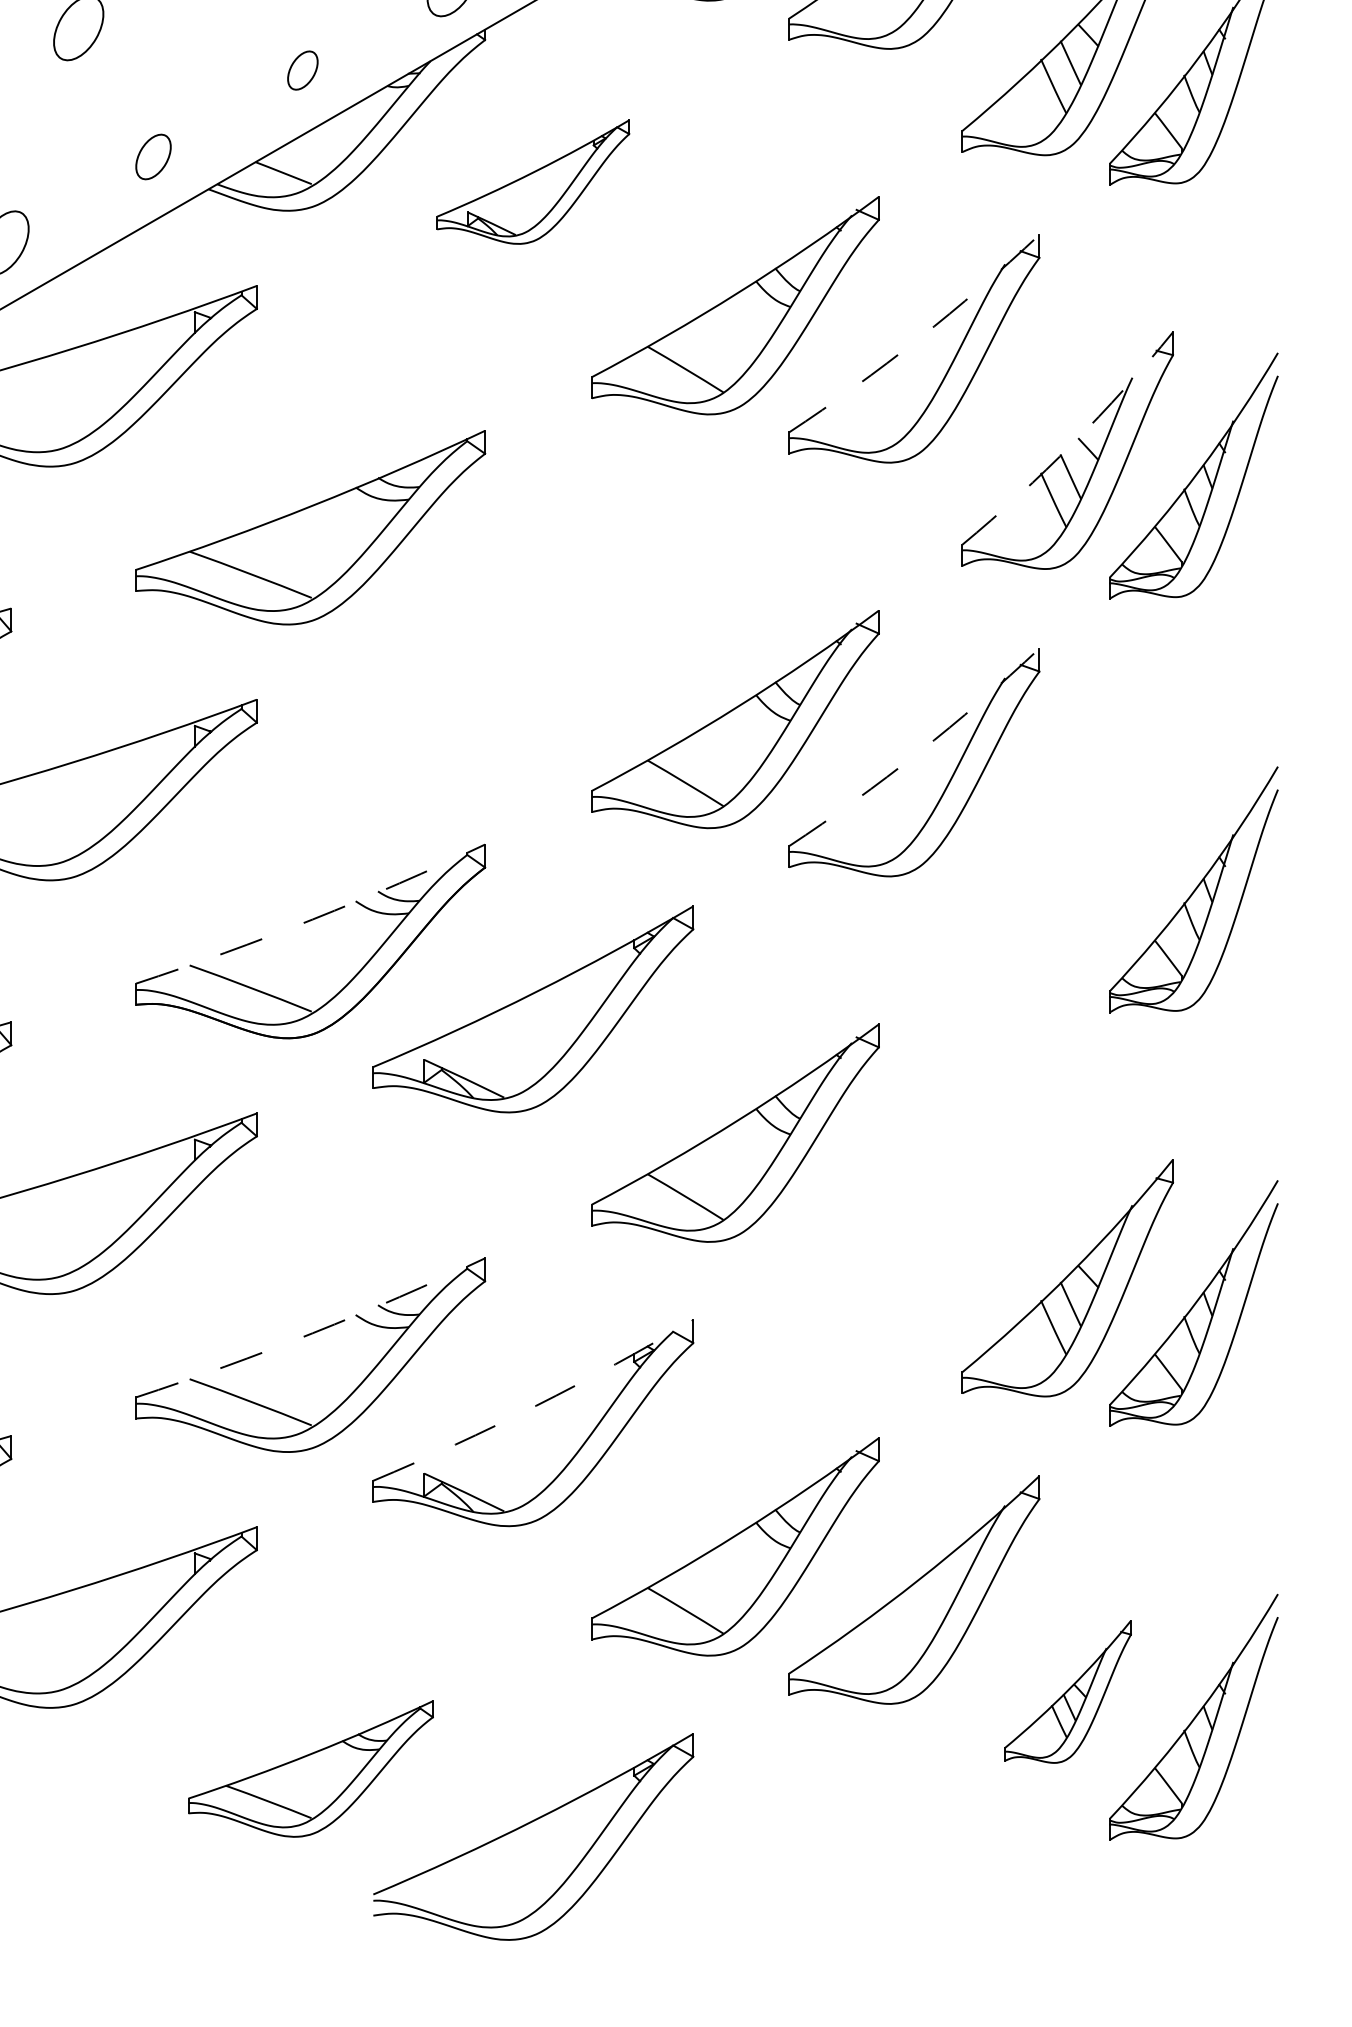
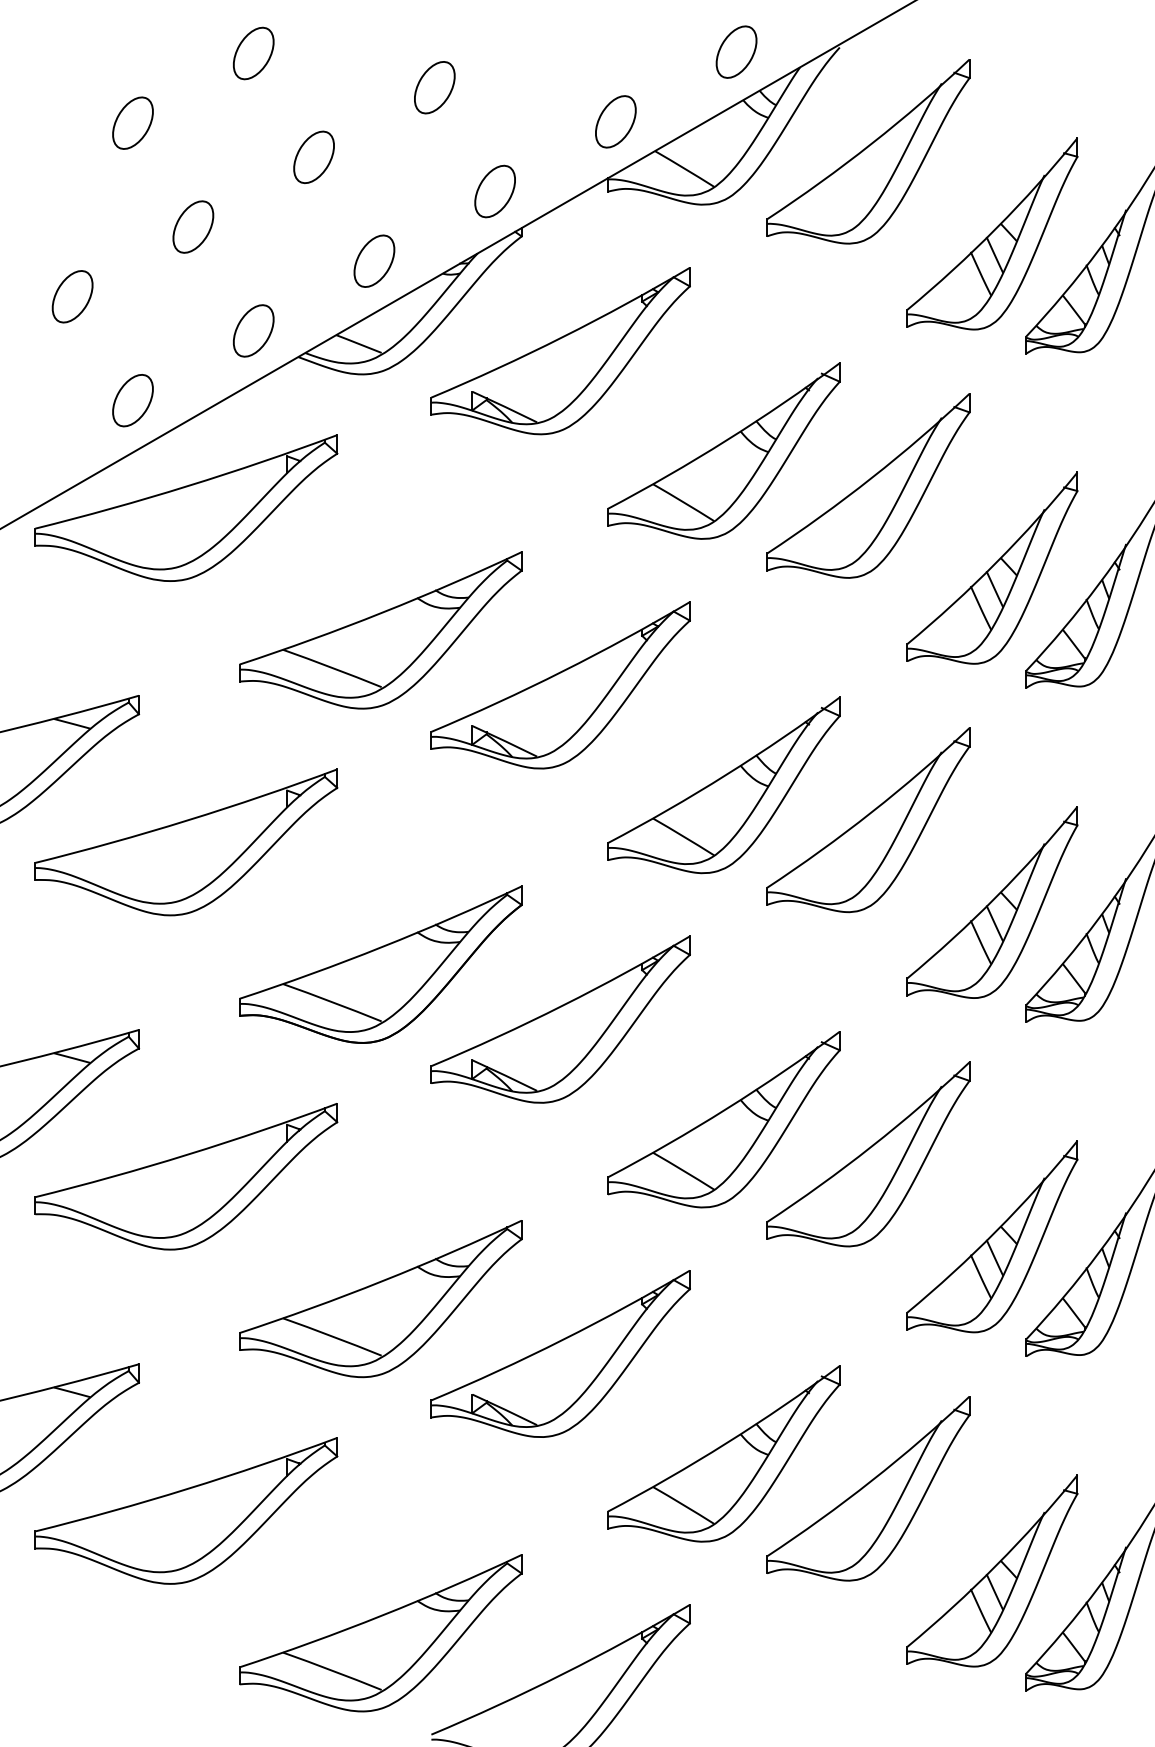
part: (302, 69) -> (374, 260), size x1.67
part: (153, 156) -> (253, 330), size x1.43
part: (533, 182) -> (560, 351), size x1.67
arc: (918, 338) -> (871, 477), dashed -> solid
arc: (1072, 443) -> (996, 562), dashed -> solid
part: (533, 595) -> (560, 685), added
arc: (918, 753) -> (871, 812), dashed -> solid
part: (1067, 864) -> (992, 902), added
arc: (312, 918) -> (382, 946), dashed -> solid
part: (914, 1176) -> (868, 1154), added
arc: (312, 1333) -> (382, 1281), dashed -> solid
arc: (535, 1405) -> (562, 1339), dashed -> solid
part: (1067, 1691) -> (992, 1570), size x1.67
part: (310, 1769) -> (380, 1633), size x1.43

